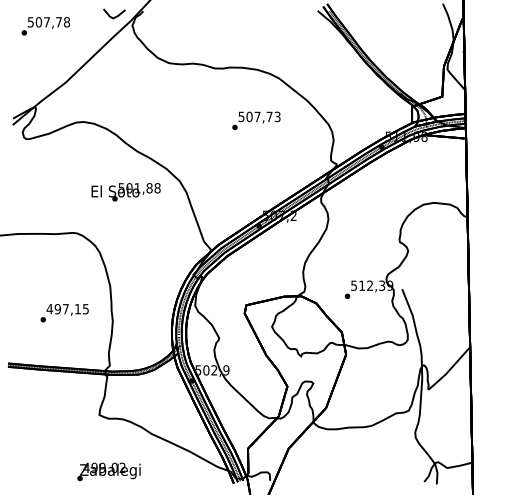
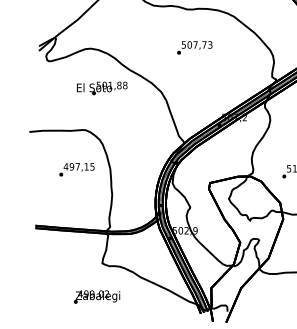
text: (256, 120) -> (194, 47), moved
text: (125, 192) -> (101, 88), moved
text: (64, 313) -> (76, 170), moved
text: (108, 471) -> (96, 296), moved

